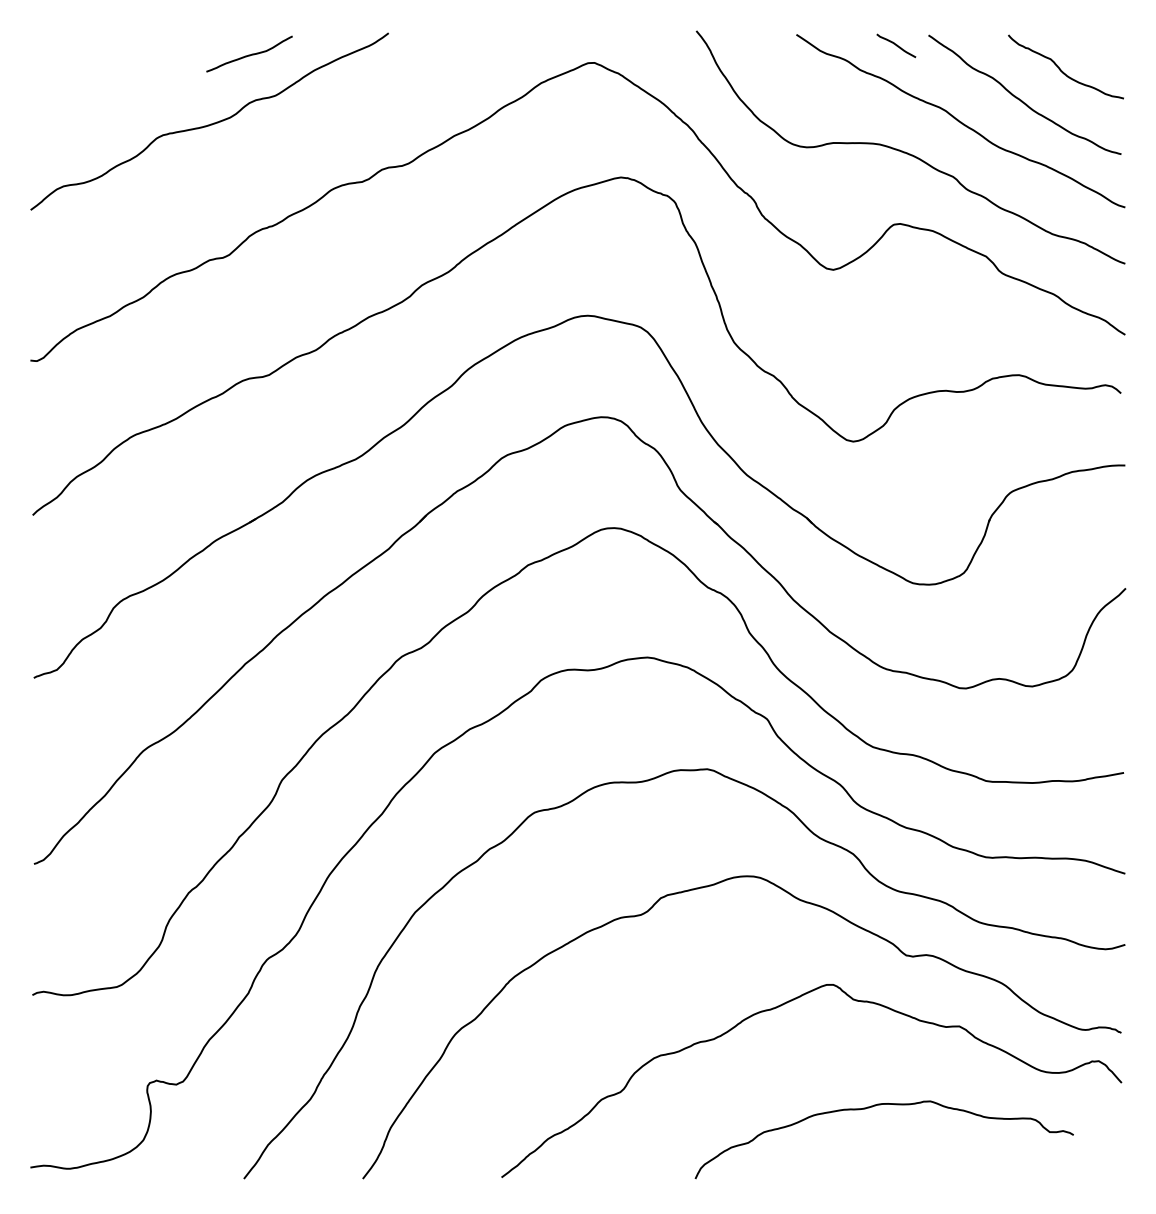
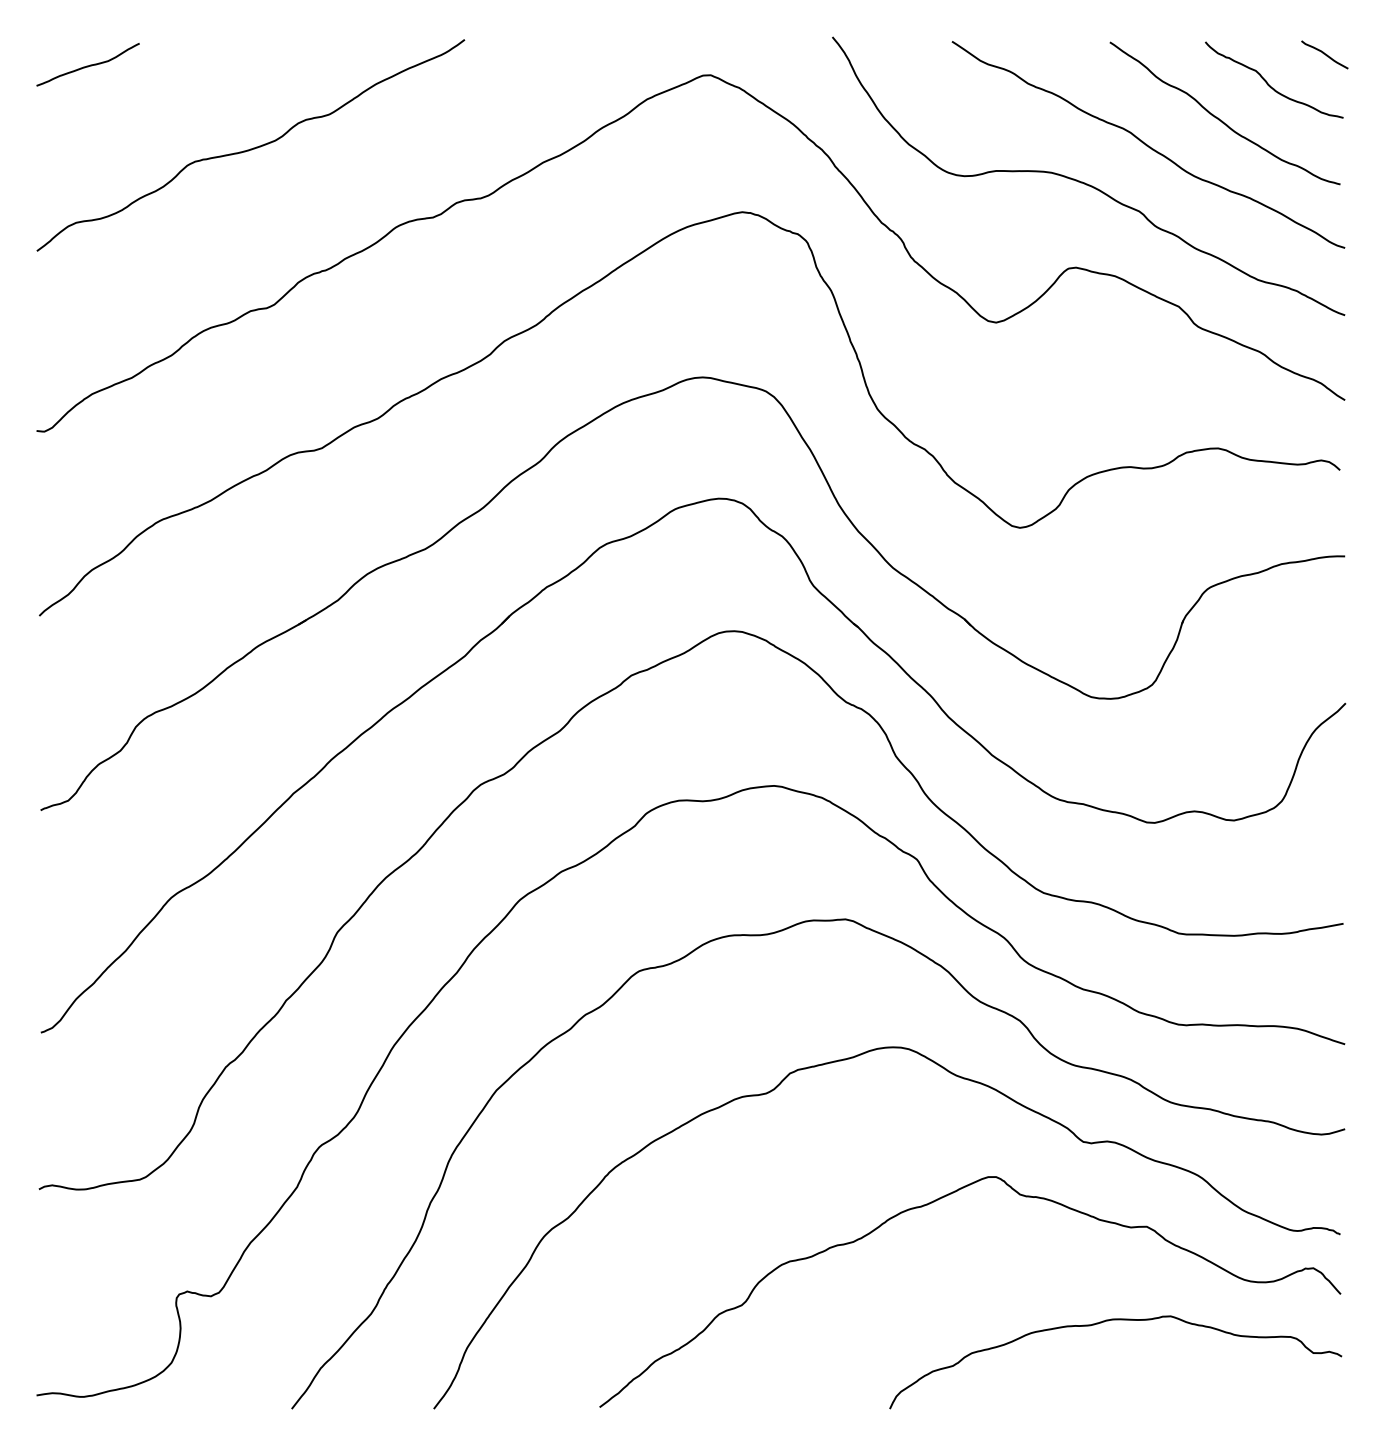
curve: (896, 45) -> (1325, 54), moved
curve: (249, 54) -> (88, 65), moved
curve: (872, 1107) -> (1101, 1323), moved

